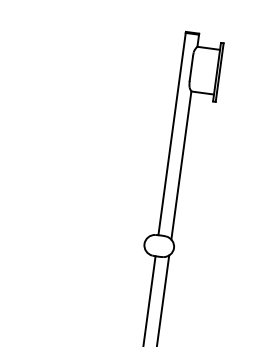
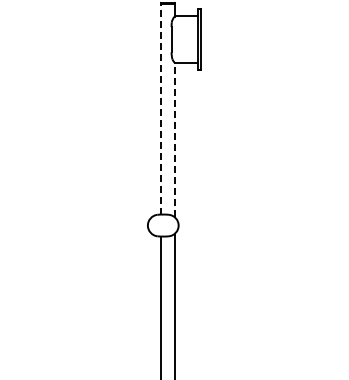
line: (171, 133) -> (160, 108), solid -> dashed
line: (181, 164) -> (174, 139), solid -> dashed

